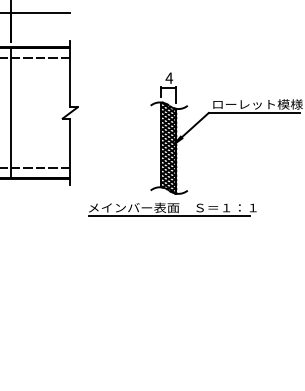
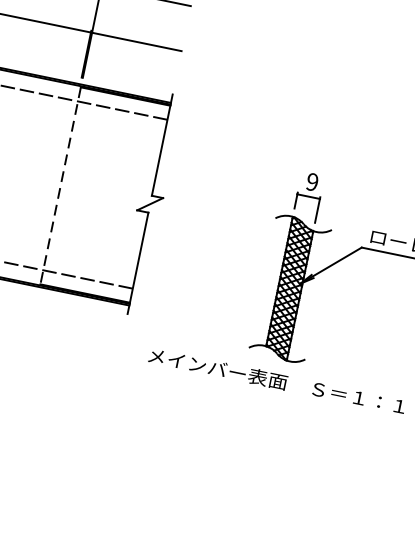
text: (169, 77) -> (312, 181), 4 -> 9
line: (11, 113) -> (60, 186), solid -> dashed
line: (169, 216) -> (269, 393), removed

